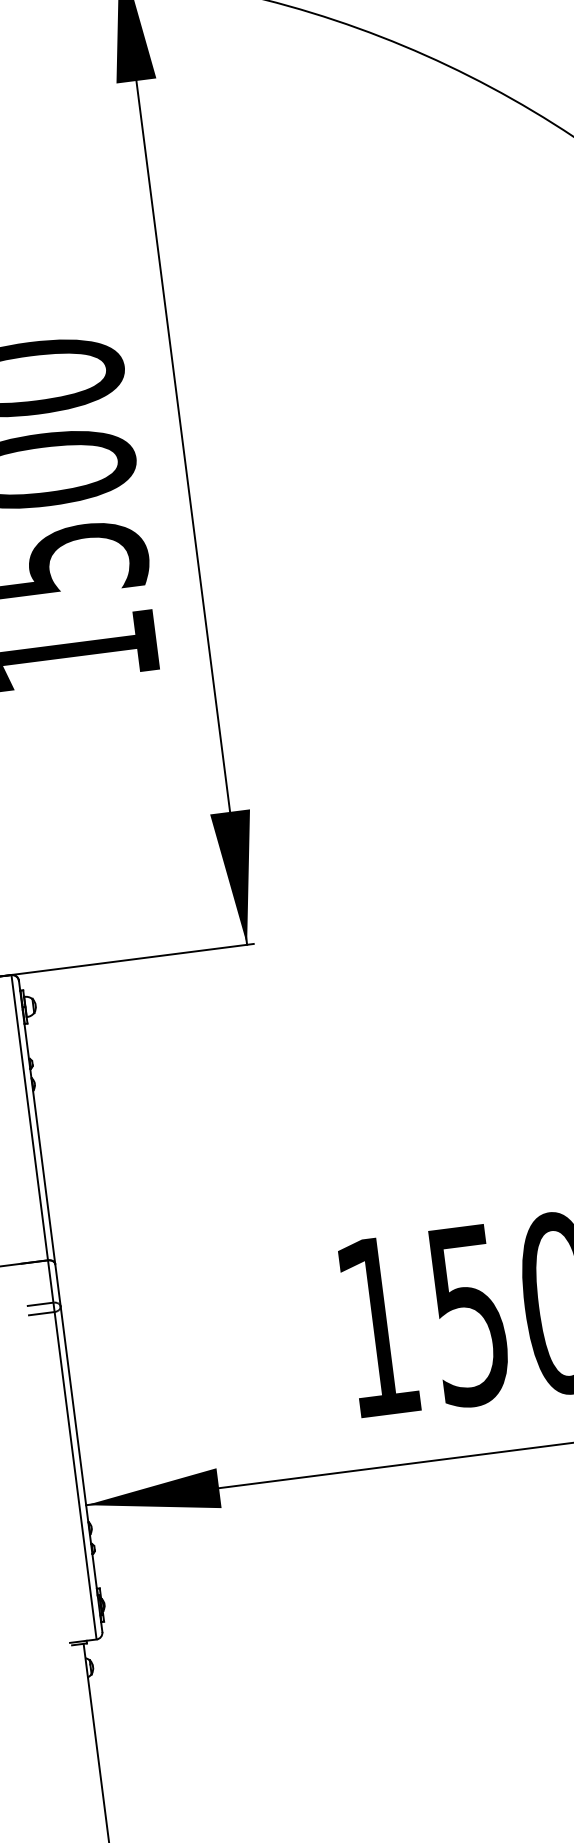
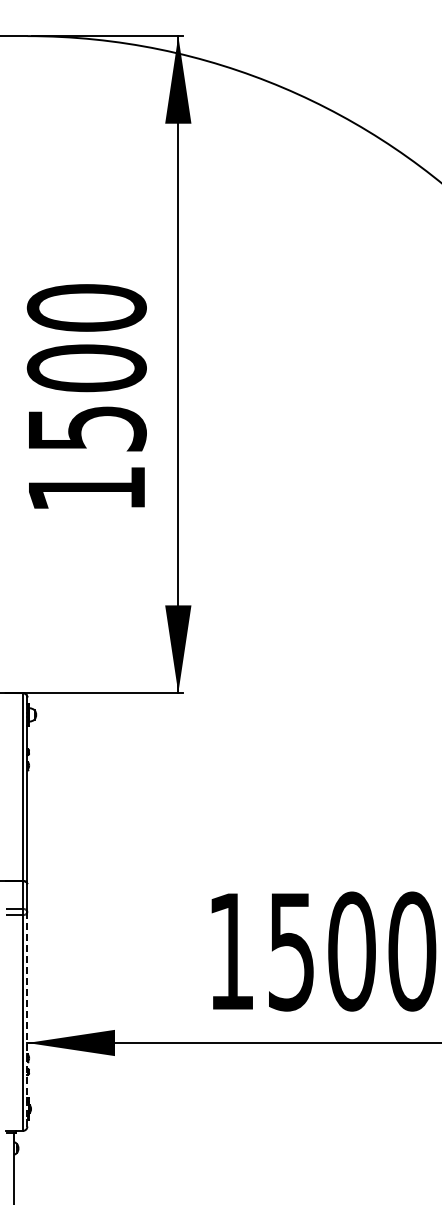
line: (81, 1469) -> (27, 1019), solid -> dashed

